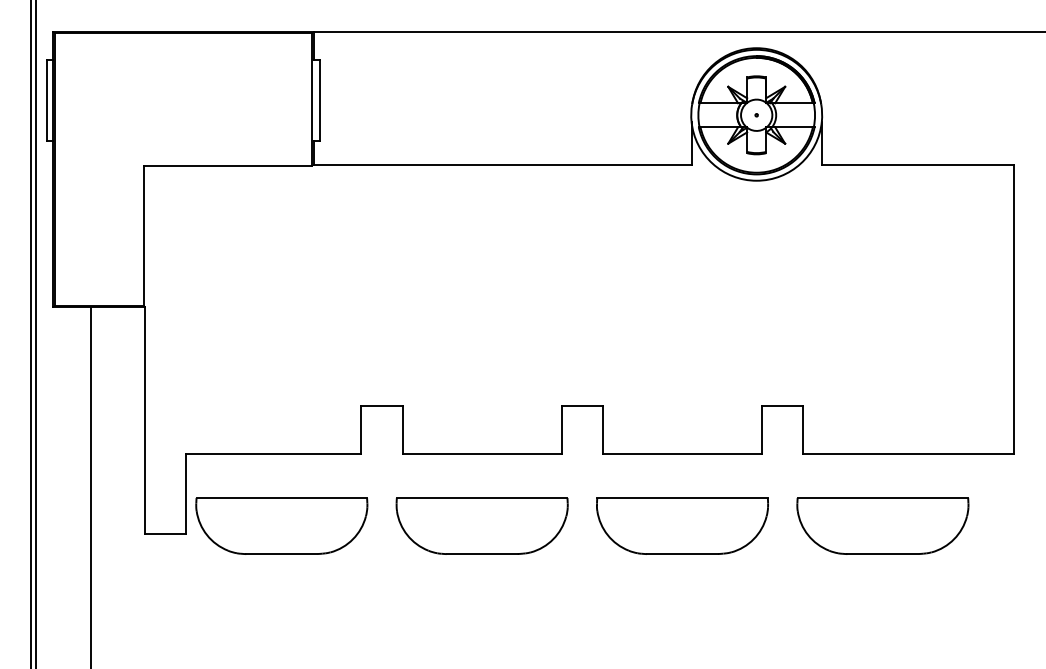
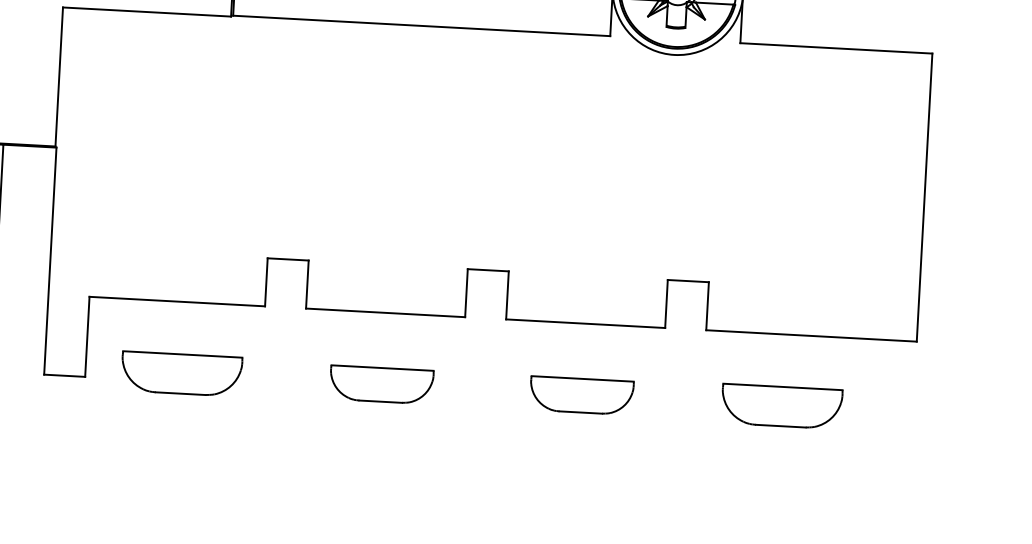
part: (281, 525) -> (181, 373), size x0.7
part: (481, 525) -> (381, 384), size x0.6
part: (682, 525) -> (581, 395), size x0.6
part: (882, 525) -> (781, 406), size x0.7

